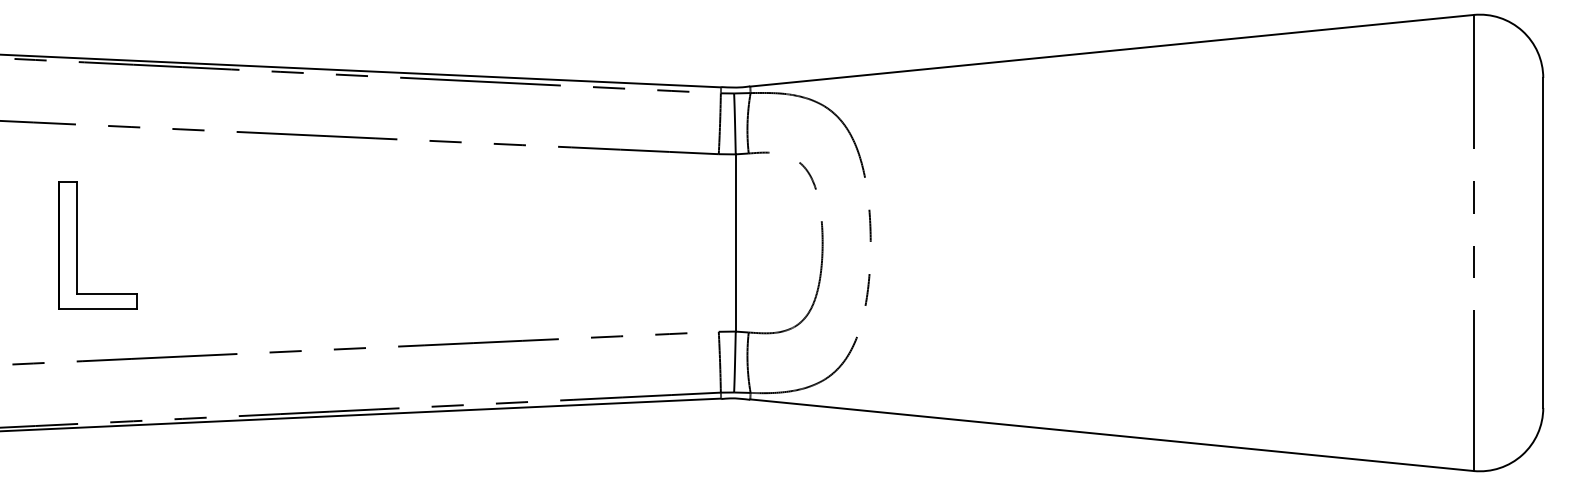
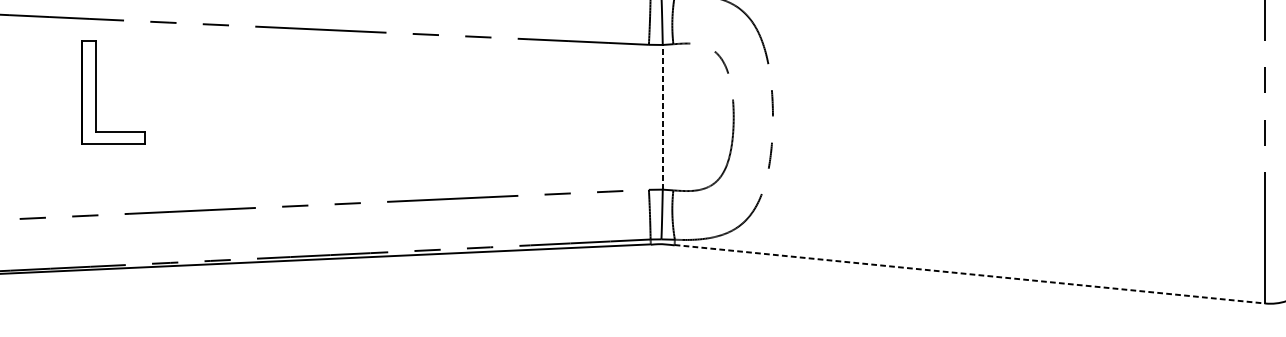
line: (735, 242) -> (662, 116), solid -> dashed
part: (77, 245) -> (96, 92), moved
line: (1112, 435) -> (970, 274), solid -> dashed

